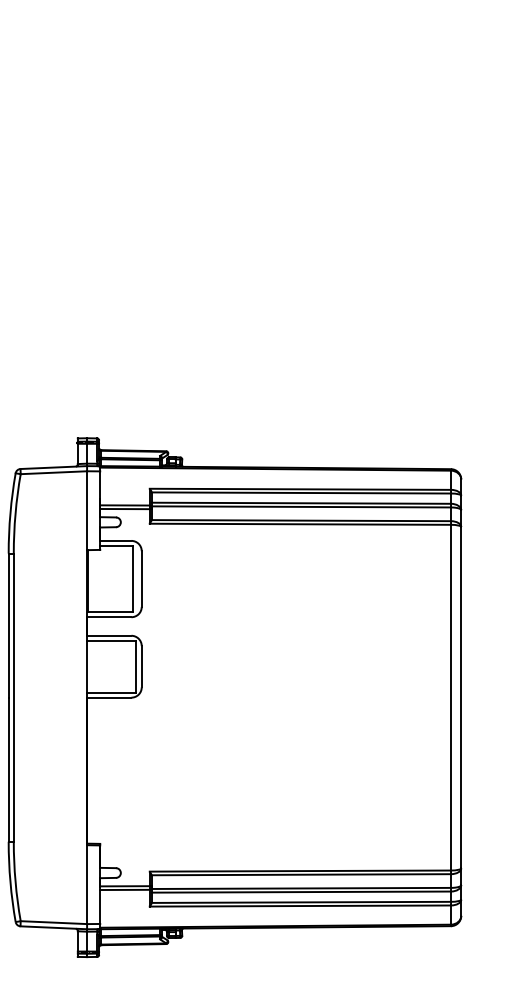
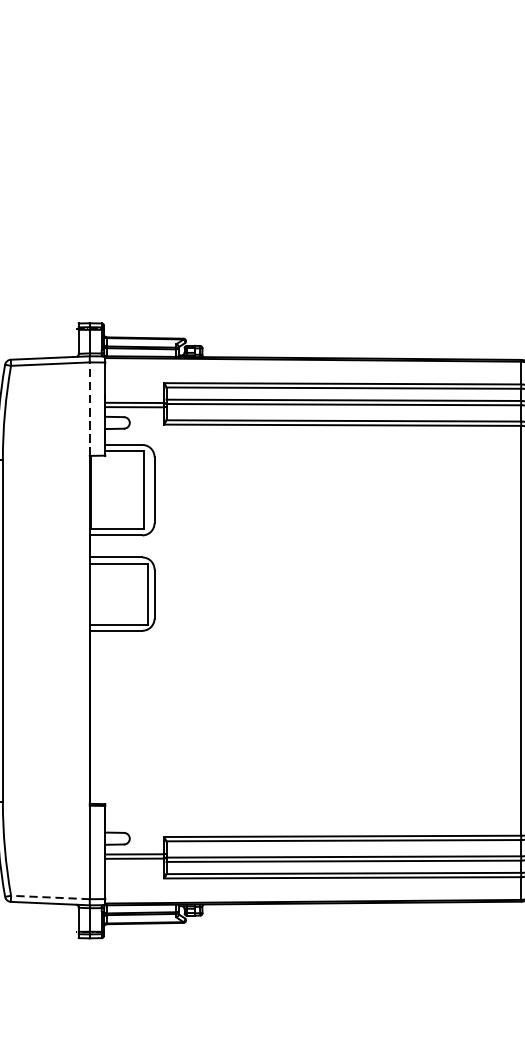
line: (87, 510) -> (90, 408), solid -> dashed
line: (53, 922) -> (49, 897), solid -> dashed

